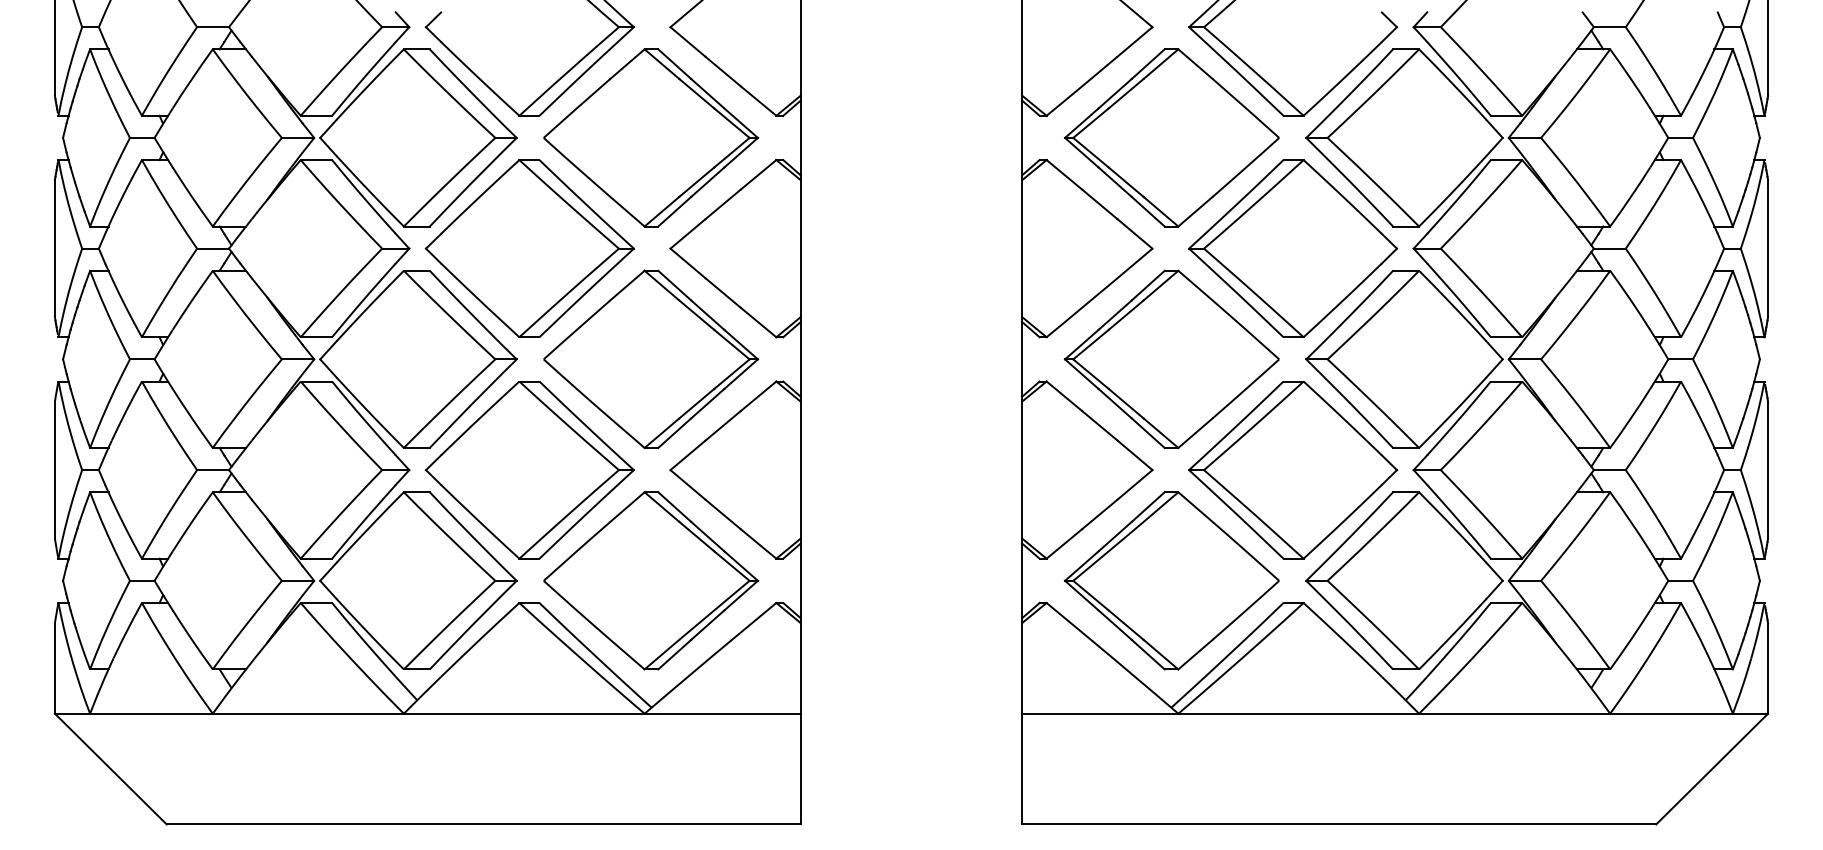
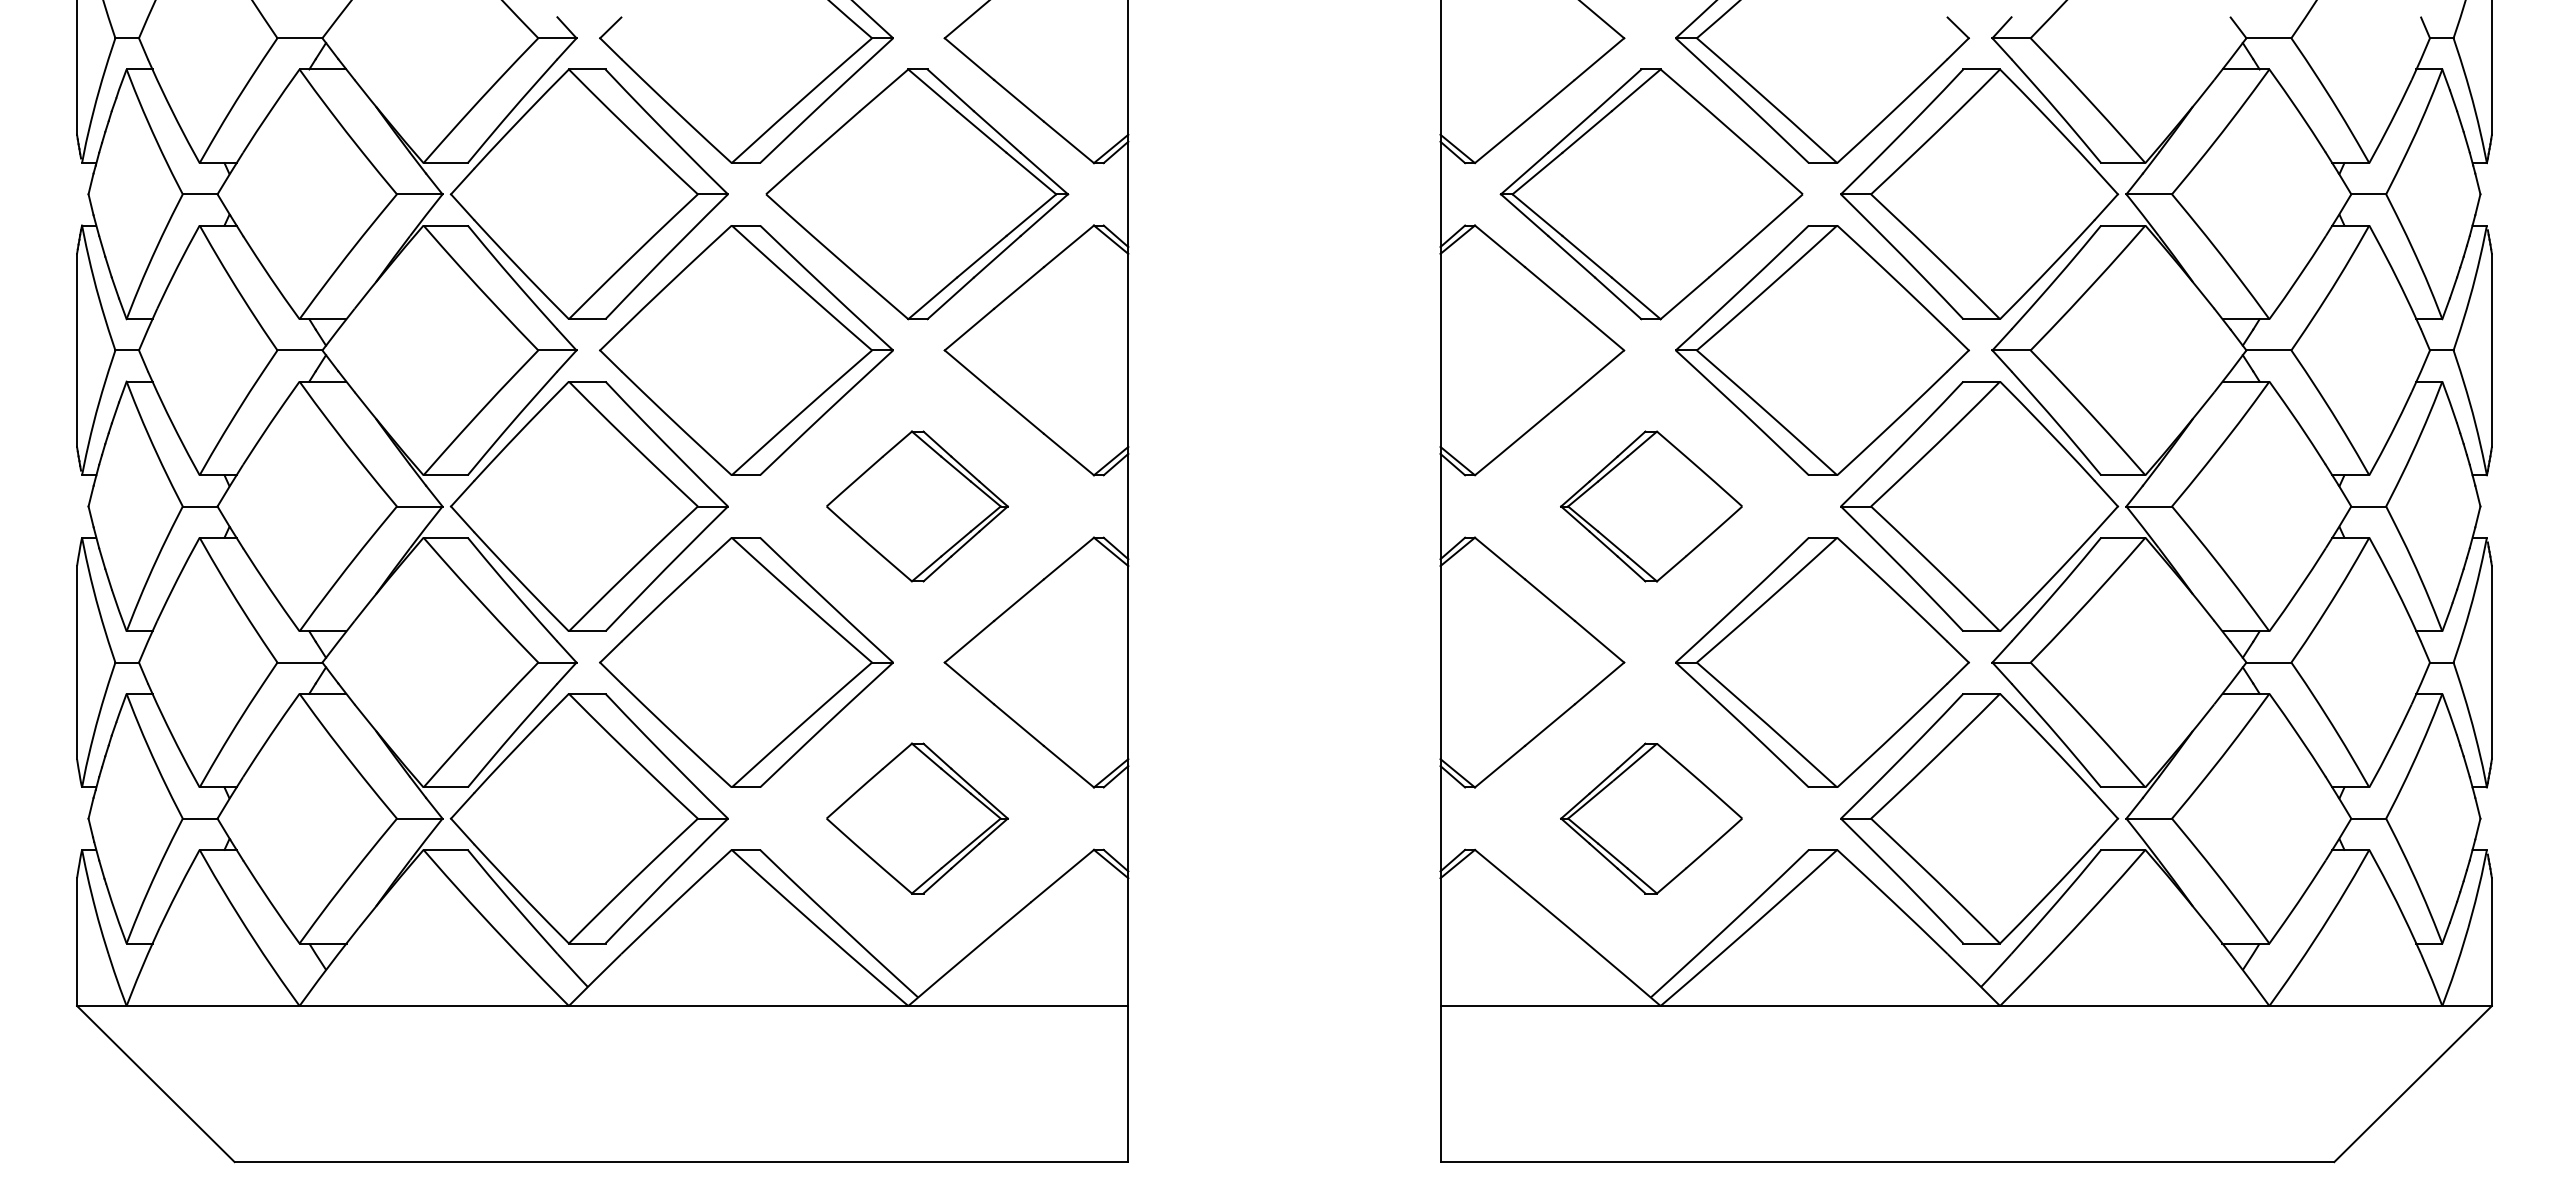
part: (651, 359) -> (917, 506), size x0.6
part: (1171, 359) -> (1651, 506), size x0.6
part: (651, 580) -> (917, 818), size x0.6
part: (1171, 580) -> (1651, 818), size x0.6

